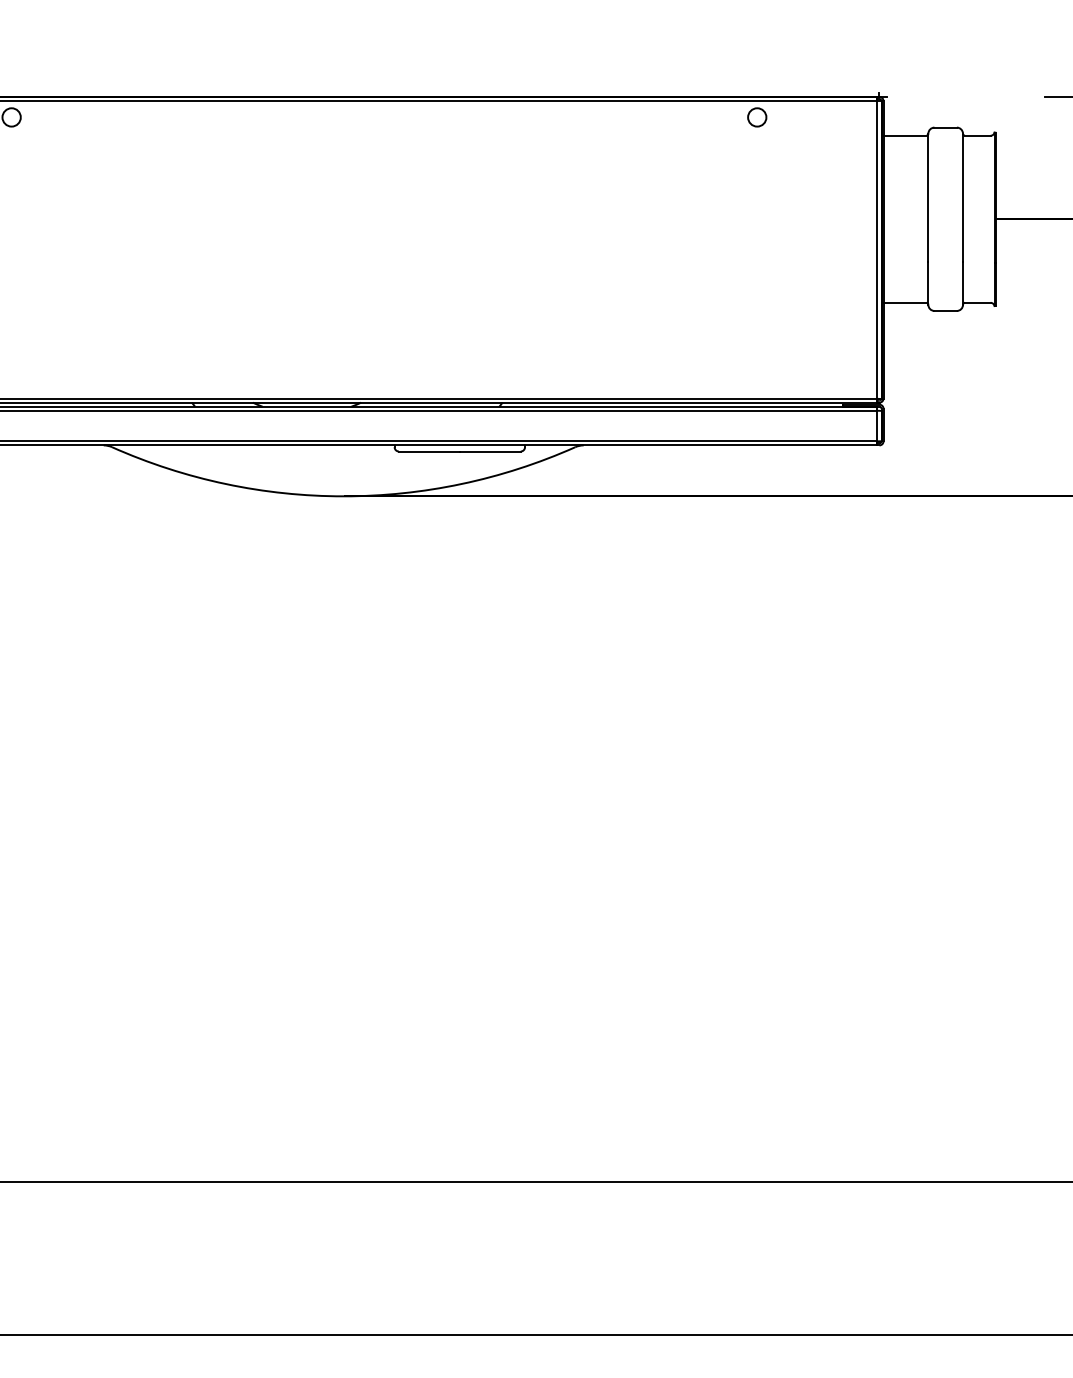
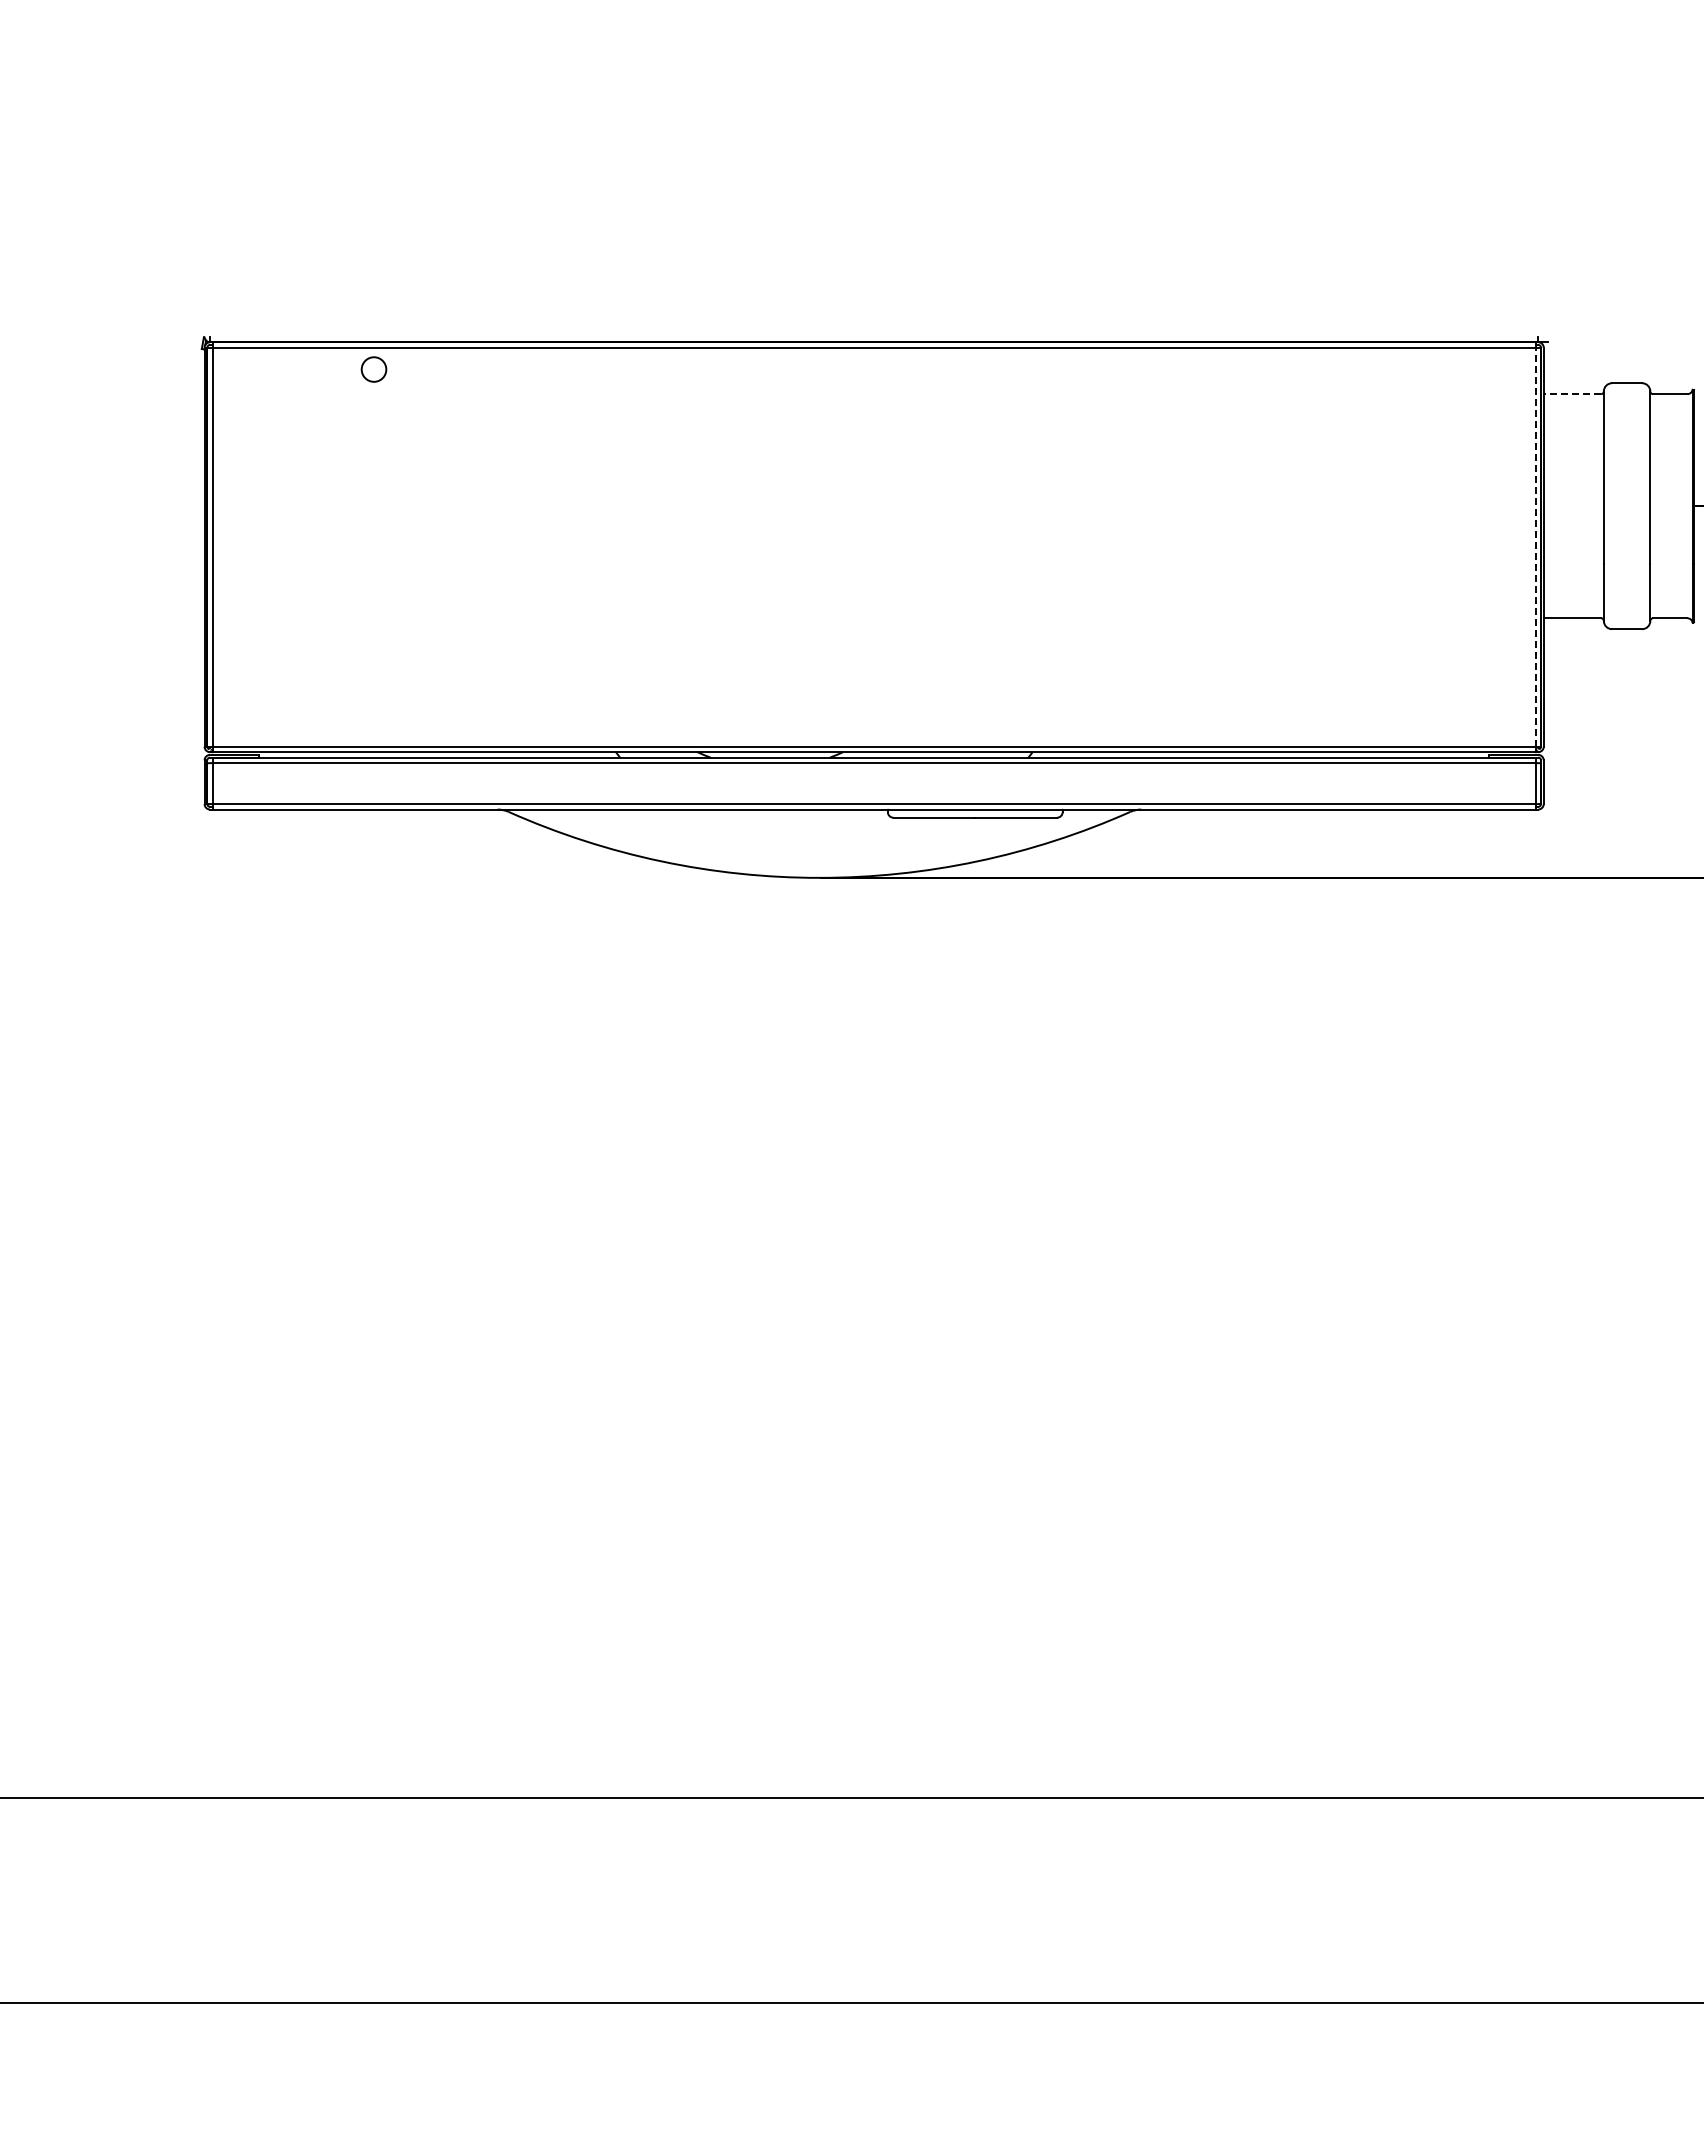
circle: (757, 117) -> (1374, 369), removed
line: (904, 136) -> (1572, 394), solid -> dashed
line: (877, 250) -> (1535, 547), solid -> dashed

